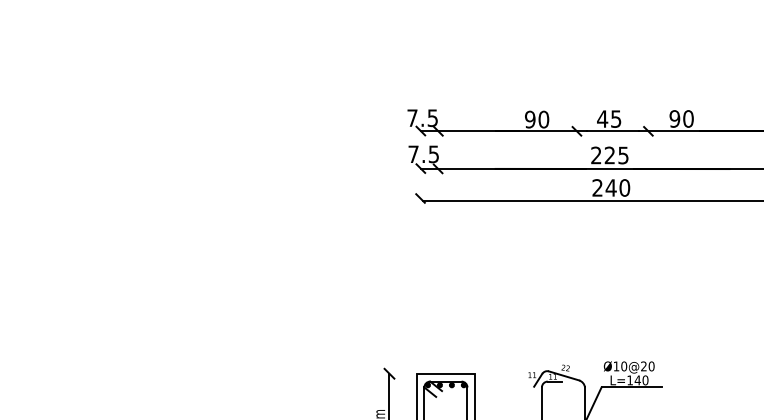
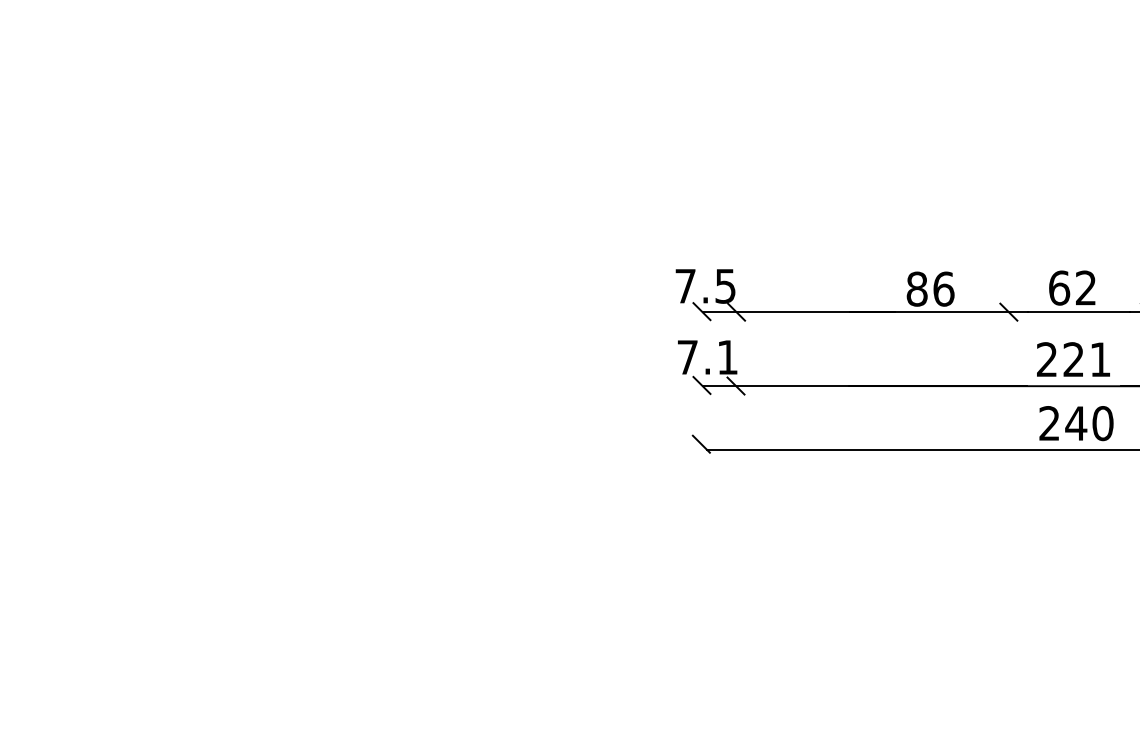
text: (609, 118) -> (1072, 286), 45 -> 62
text: (537, 119) -> (931, 288), 90 -> 86
text: (433, 154) -> (726, 357), 7.5 -> 7.1
text: (623, 155) -> (1100, 359), 225 -> 221

